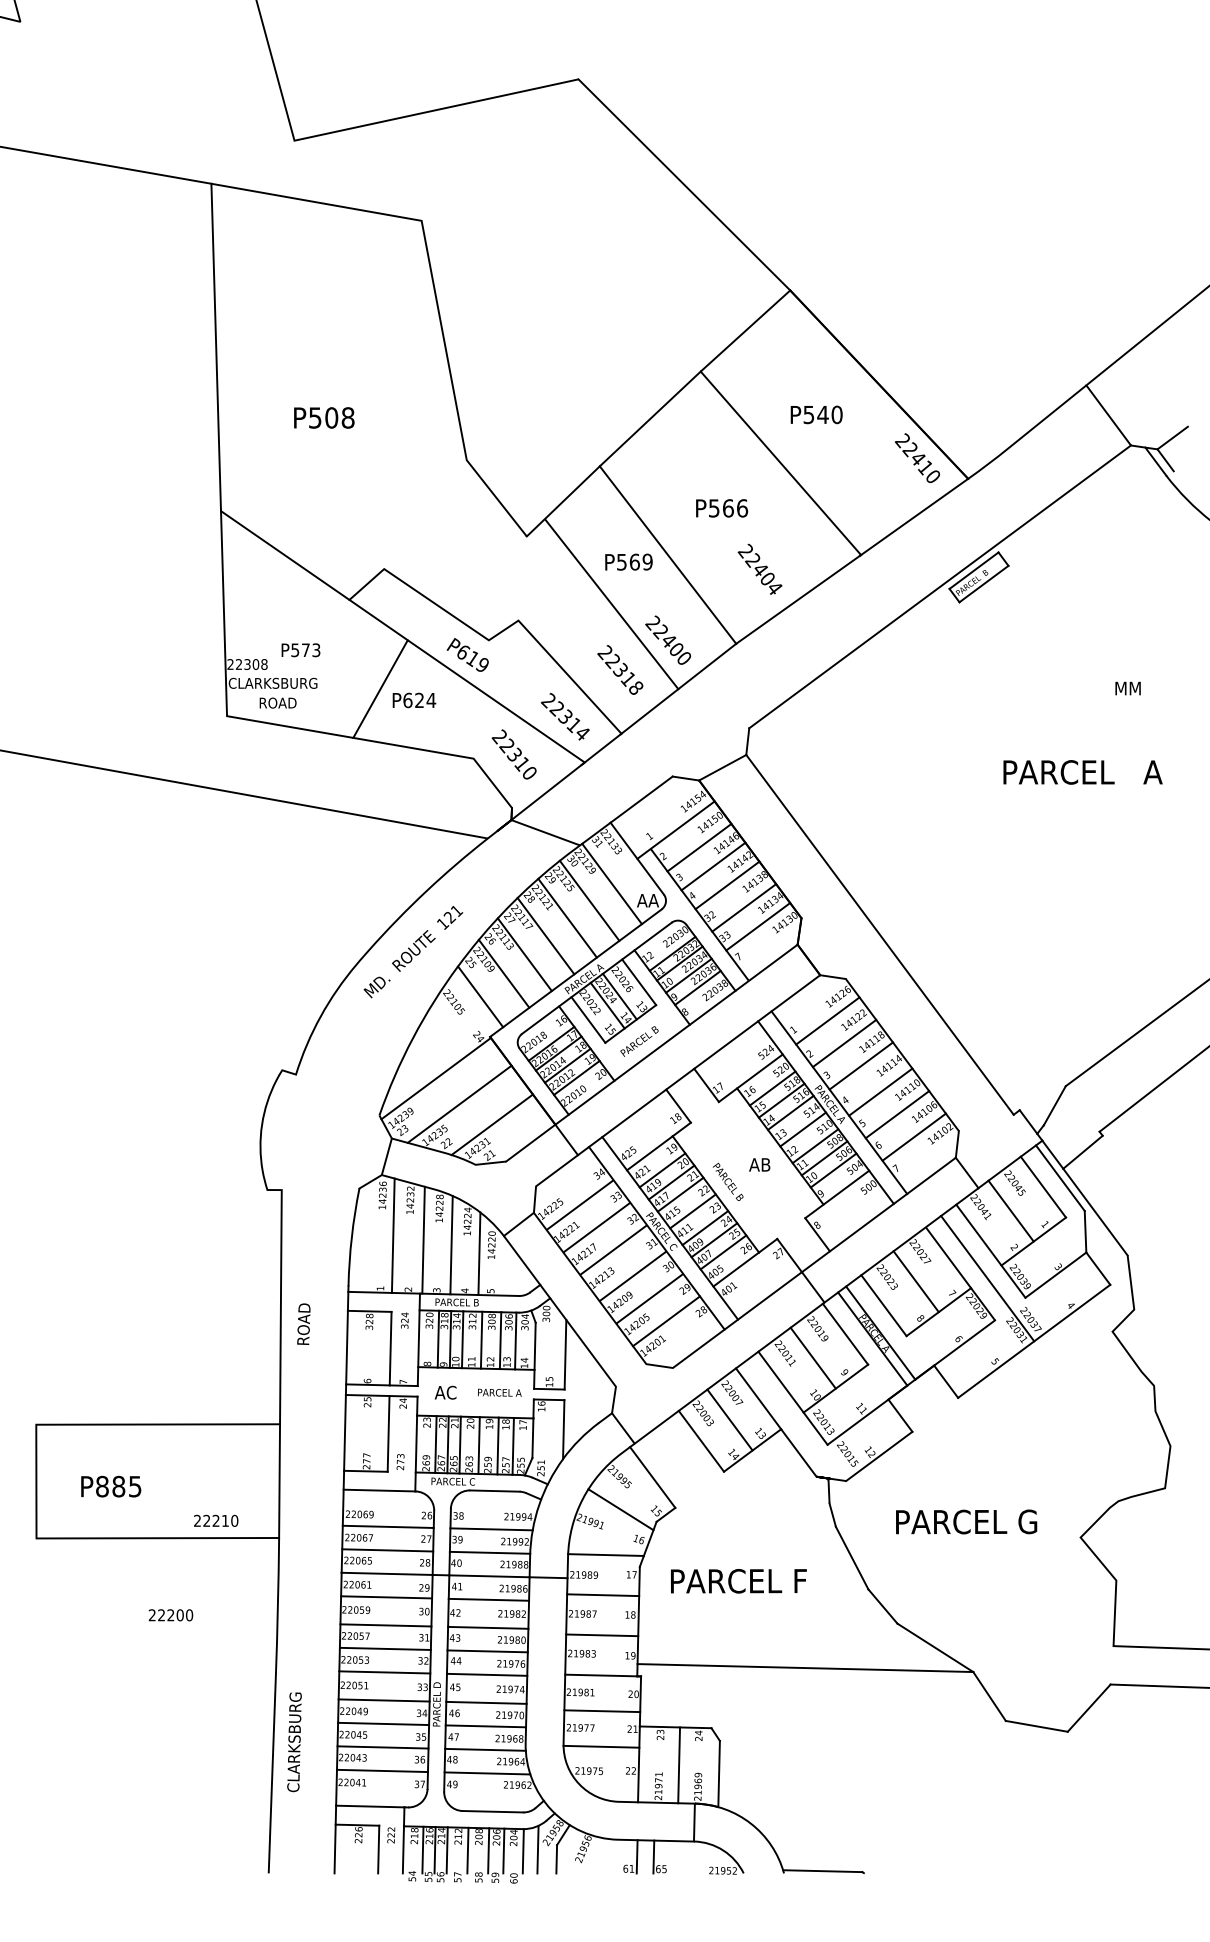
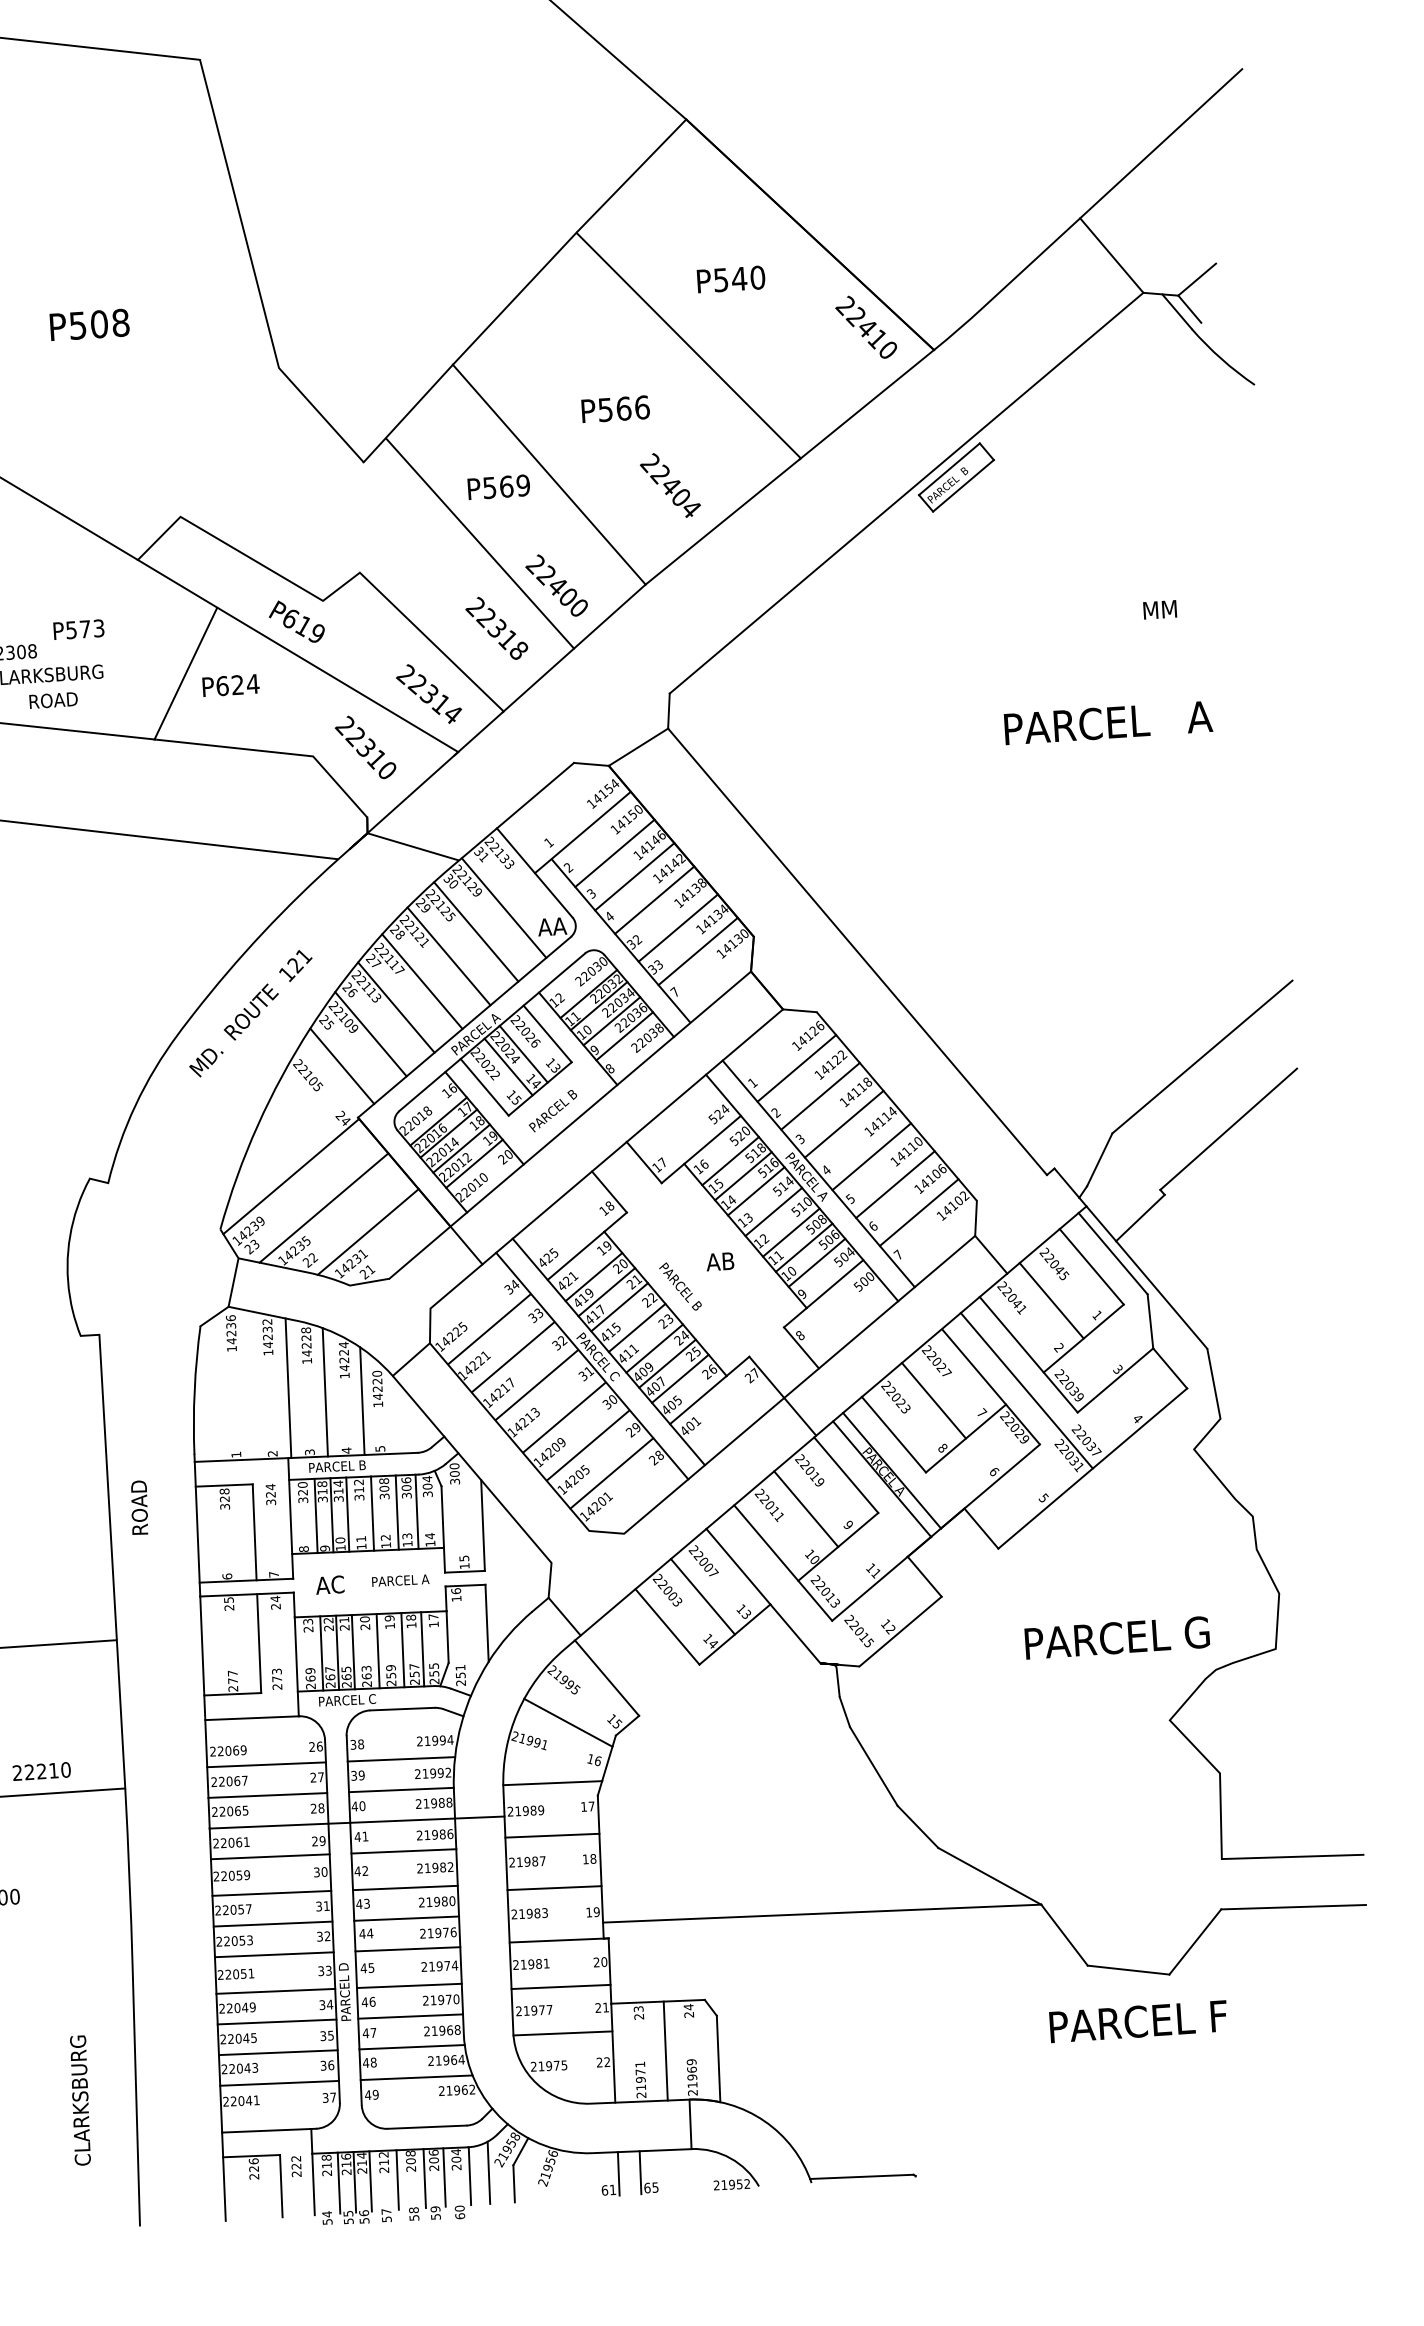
line: (392, 1235) -> (247, 1384), removed
text: (966, 1521) -> (1117, 1637), moved
text: (738, 1581) -> (1138, 2022), moved
text: (294, 1742) -> (80, 2100), moved

